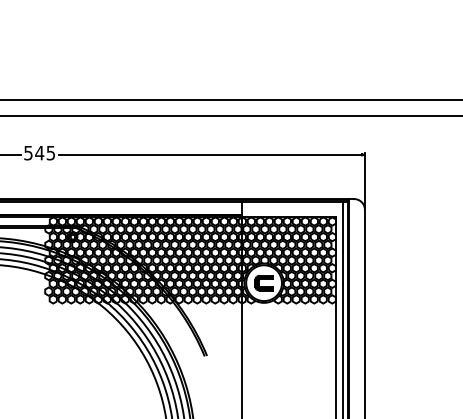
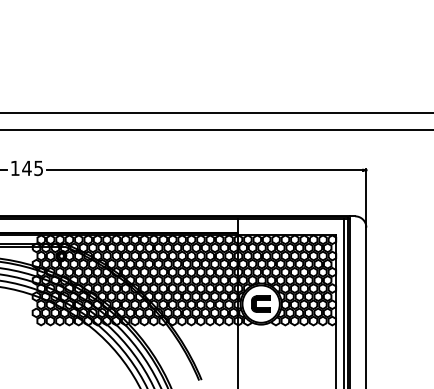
text: (28, 153) -> (15, 168), 545 -> 145

